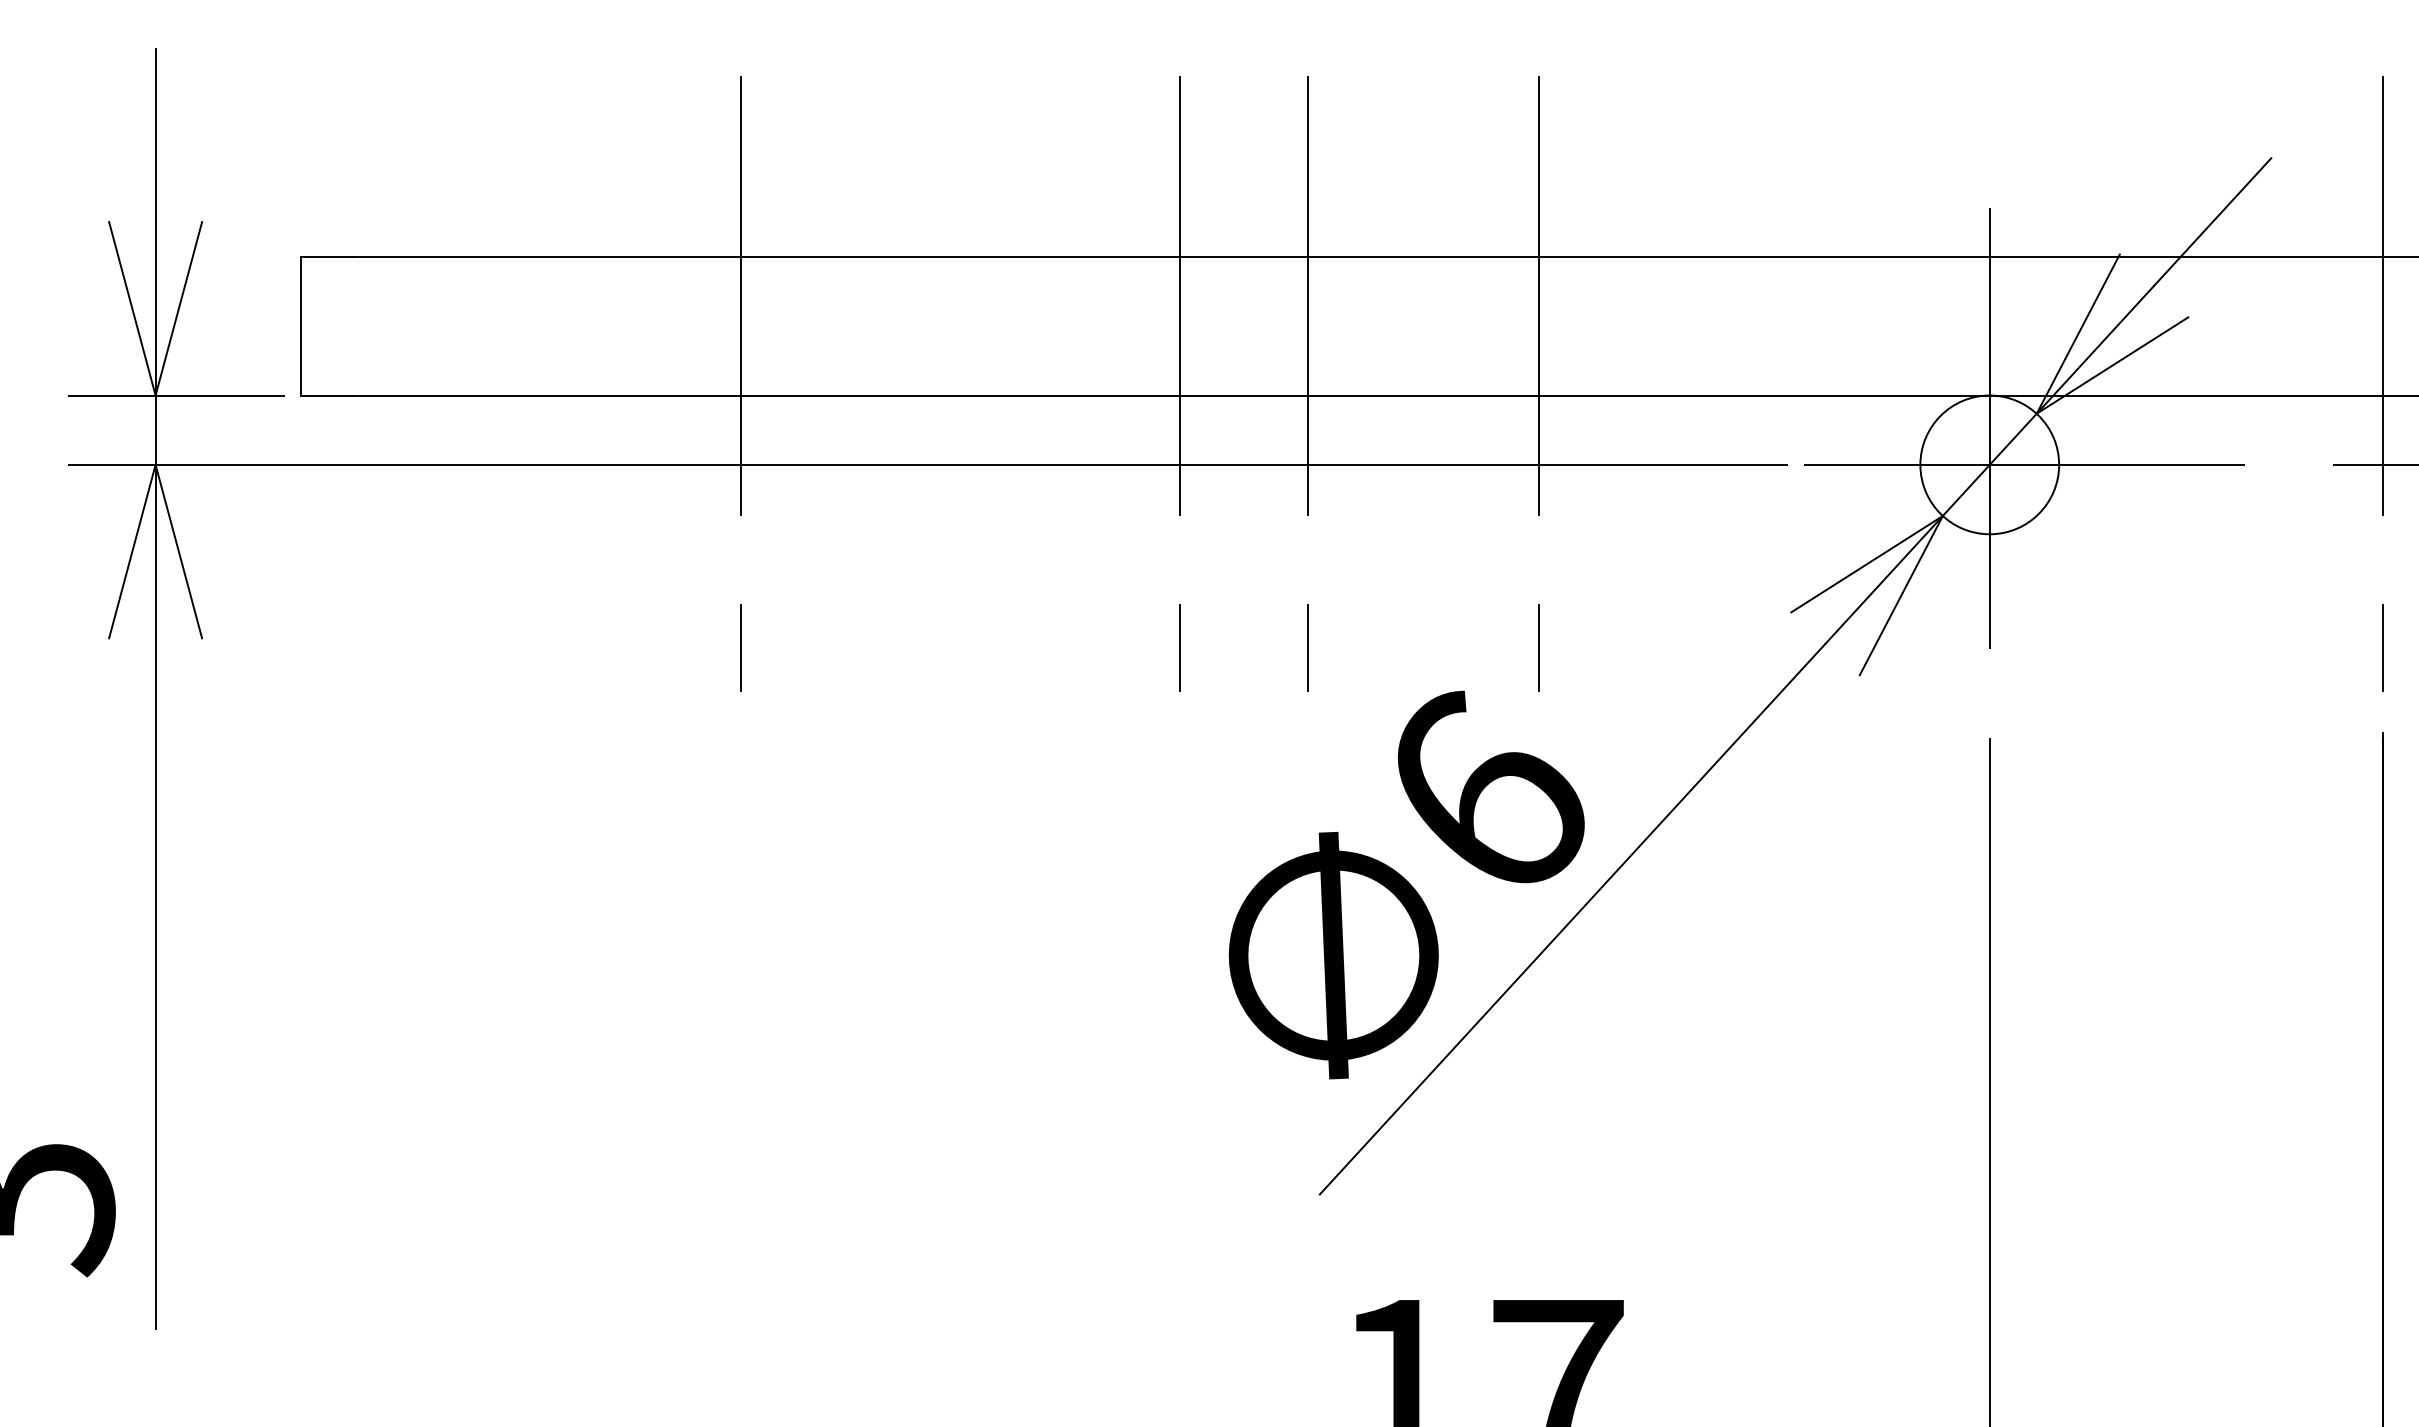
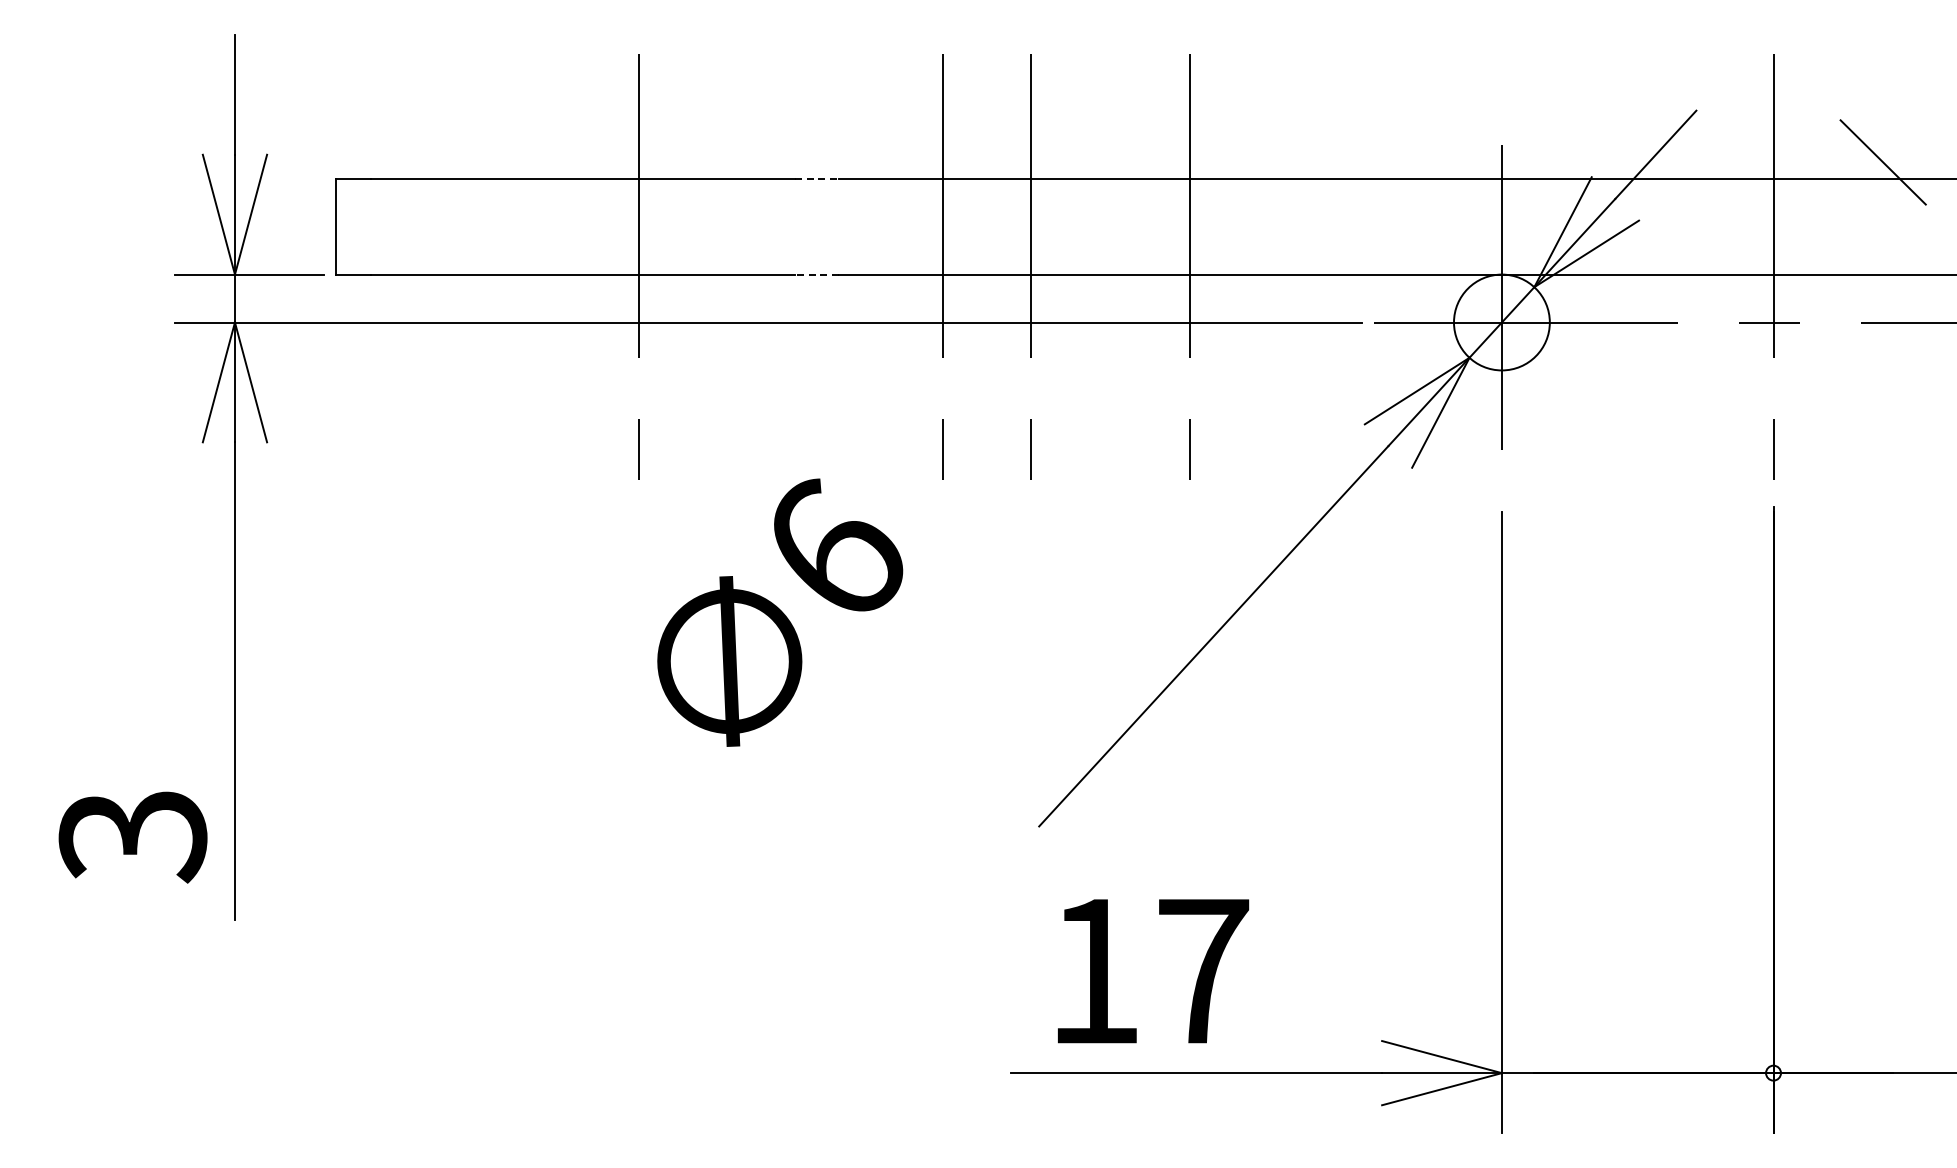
line: (998, 256) -> (817, 178), solid -> dashed
line: (997, 395) -> (816, 274), solid -> dashed
text: (1407, 884) -> (780, 612), moved

